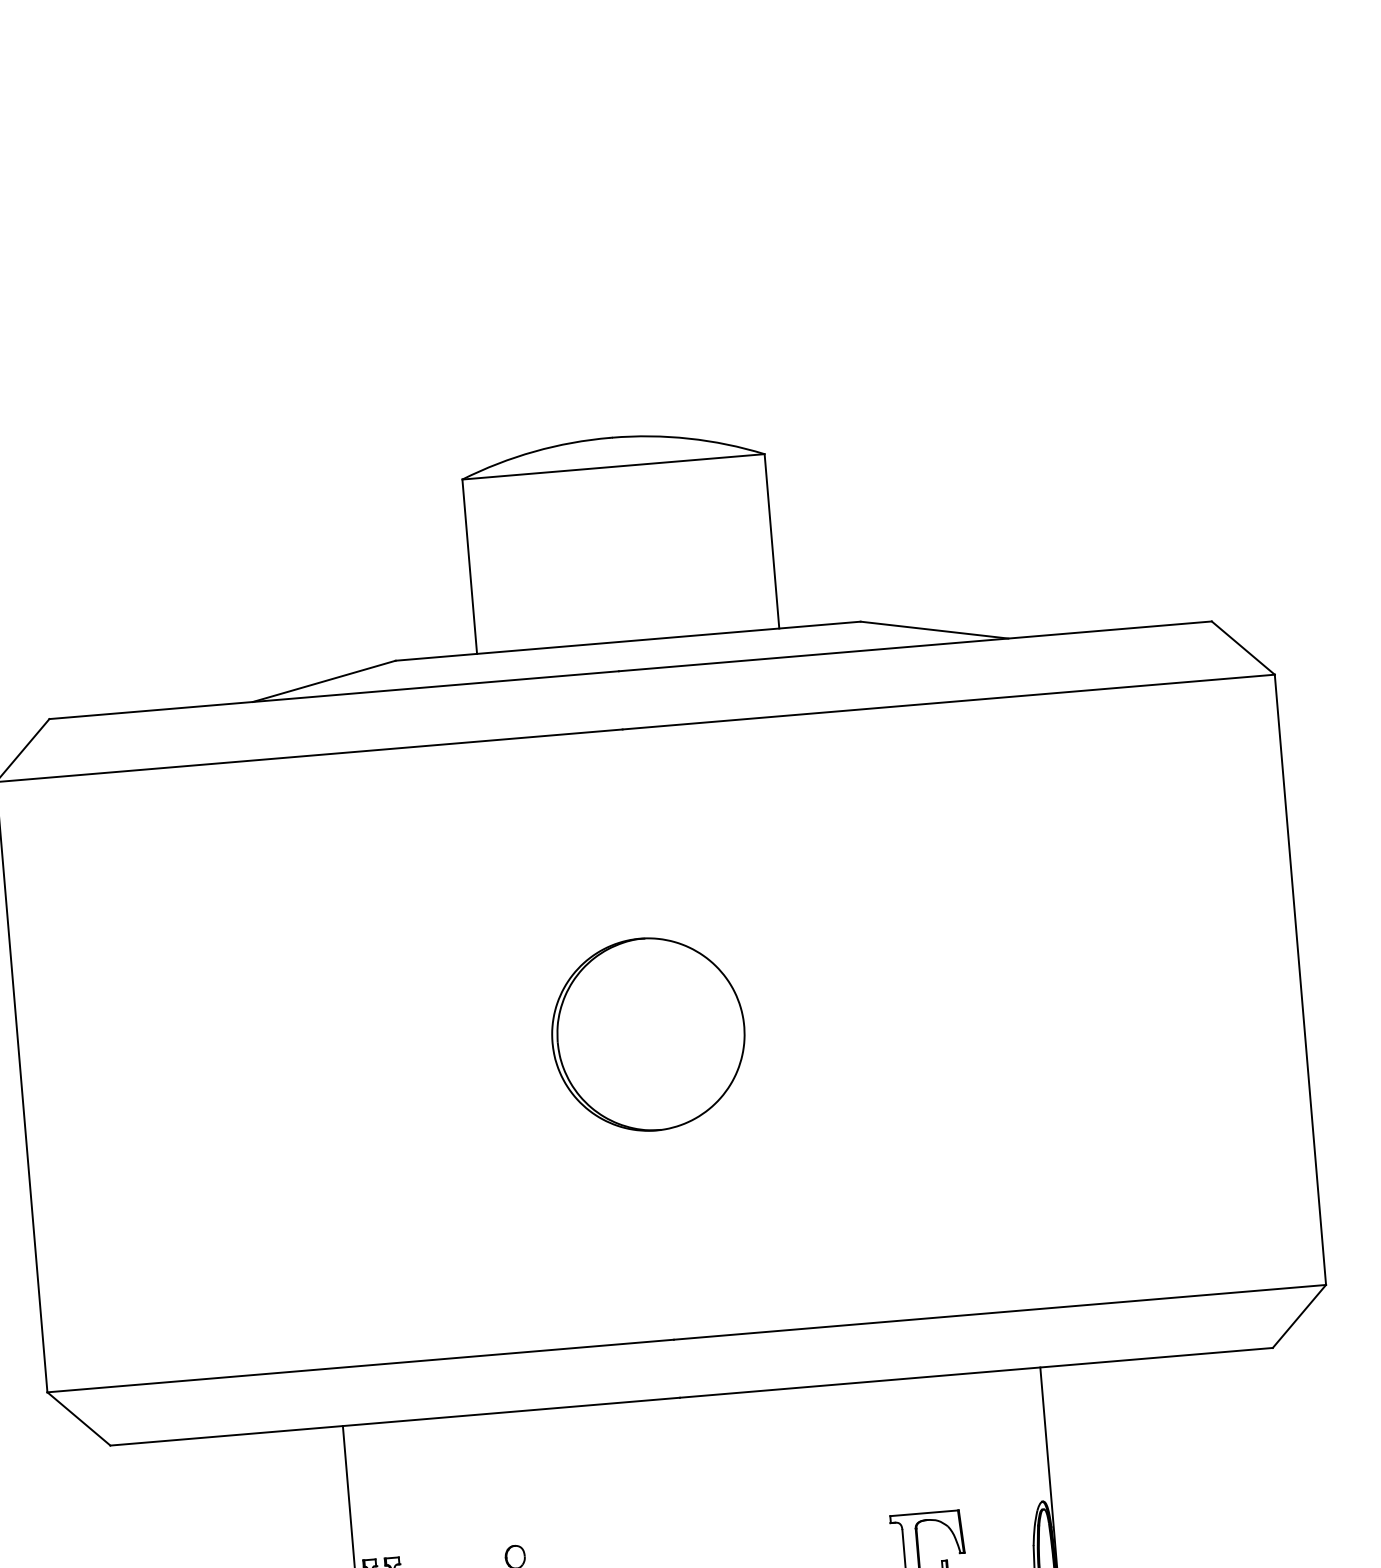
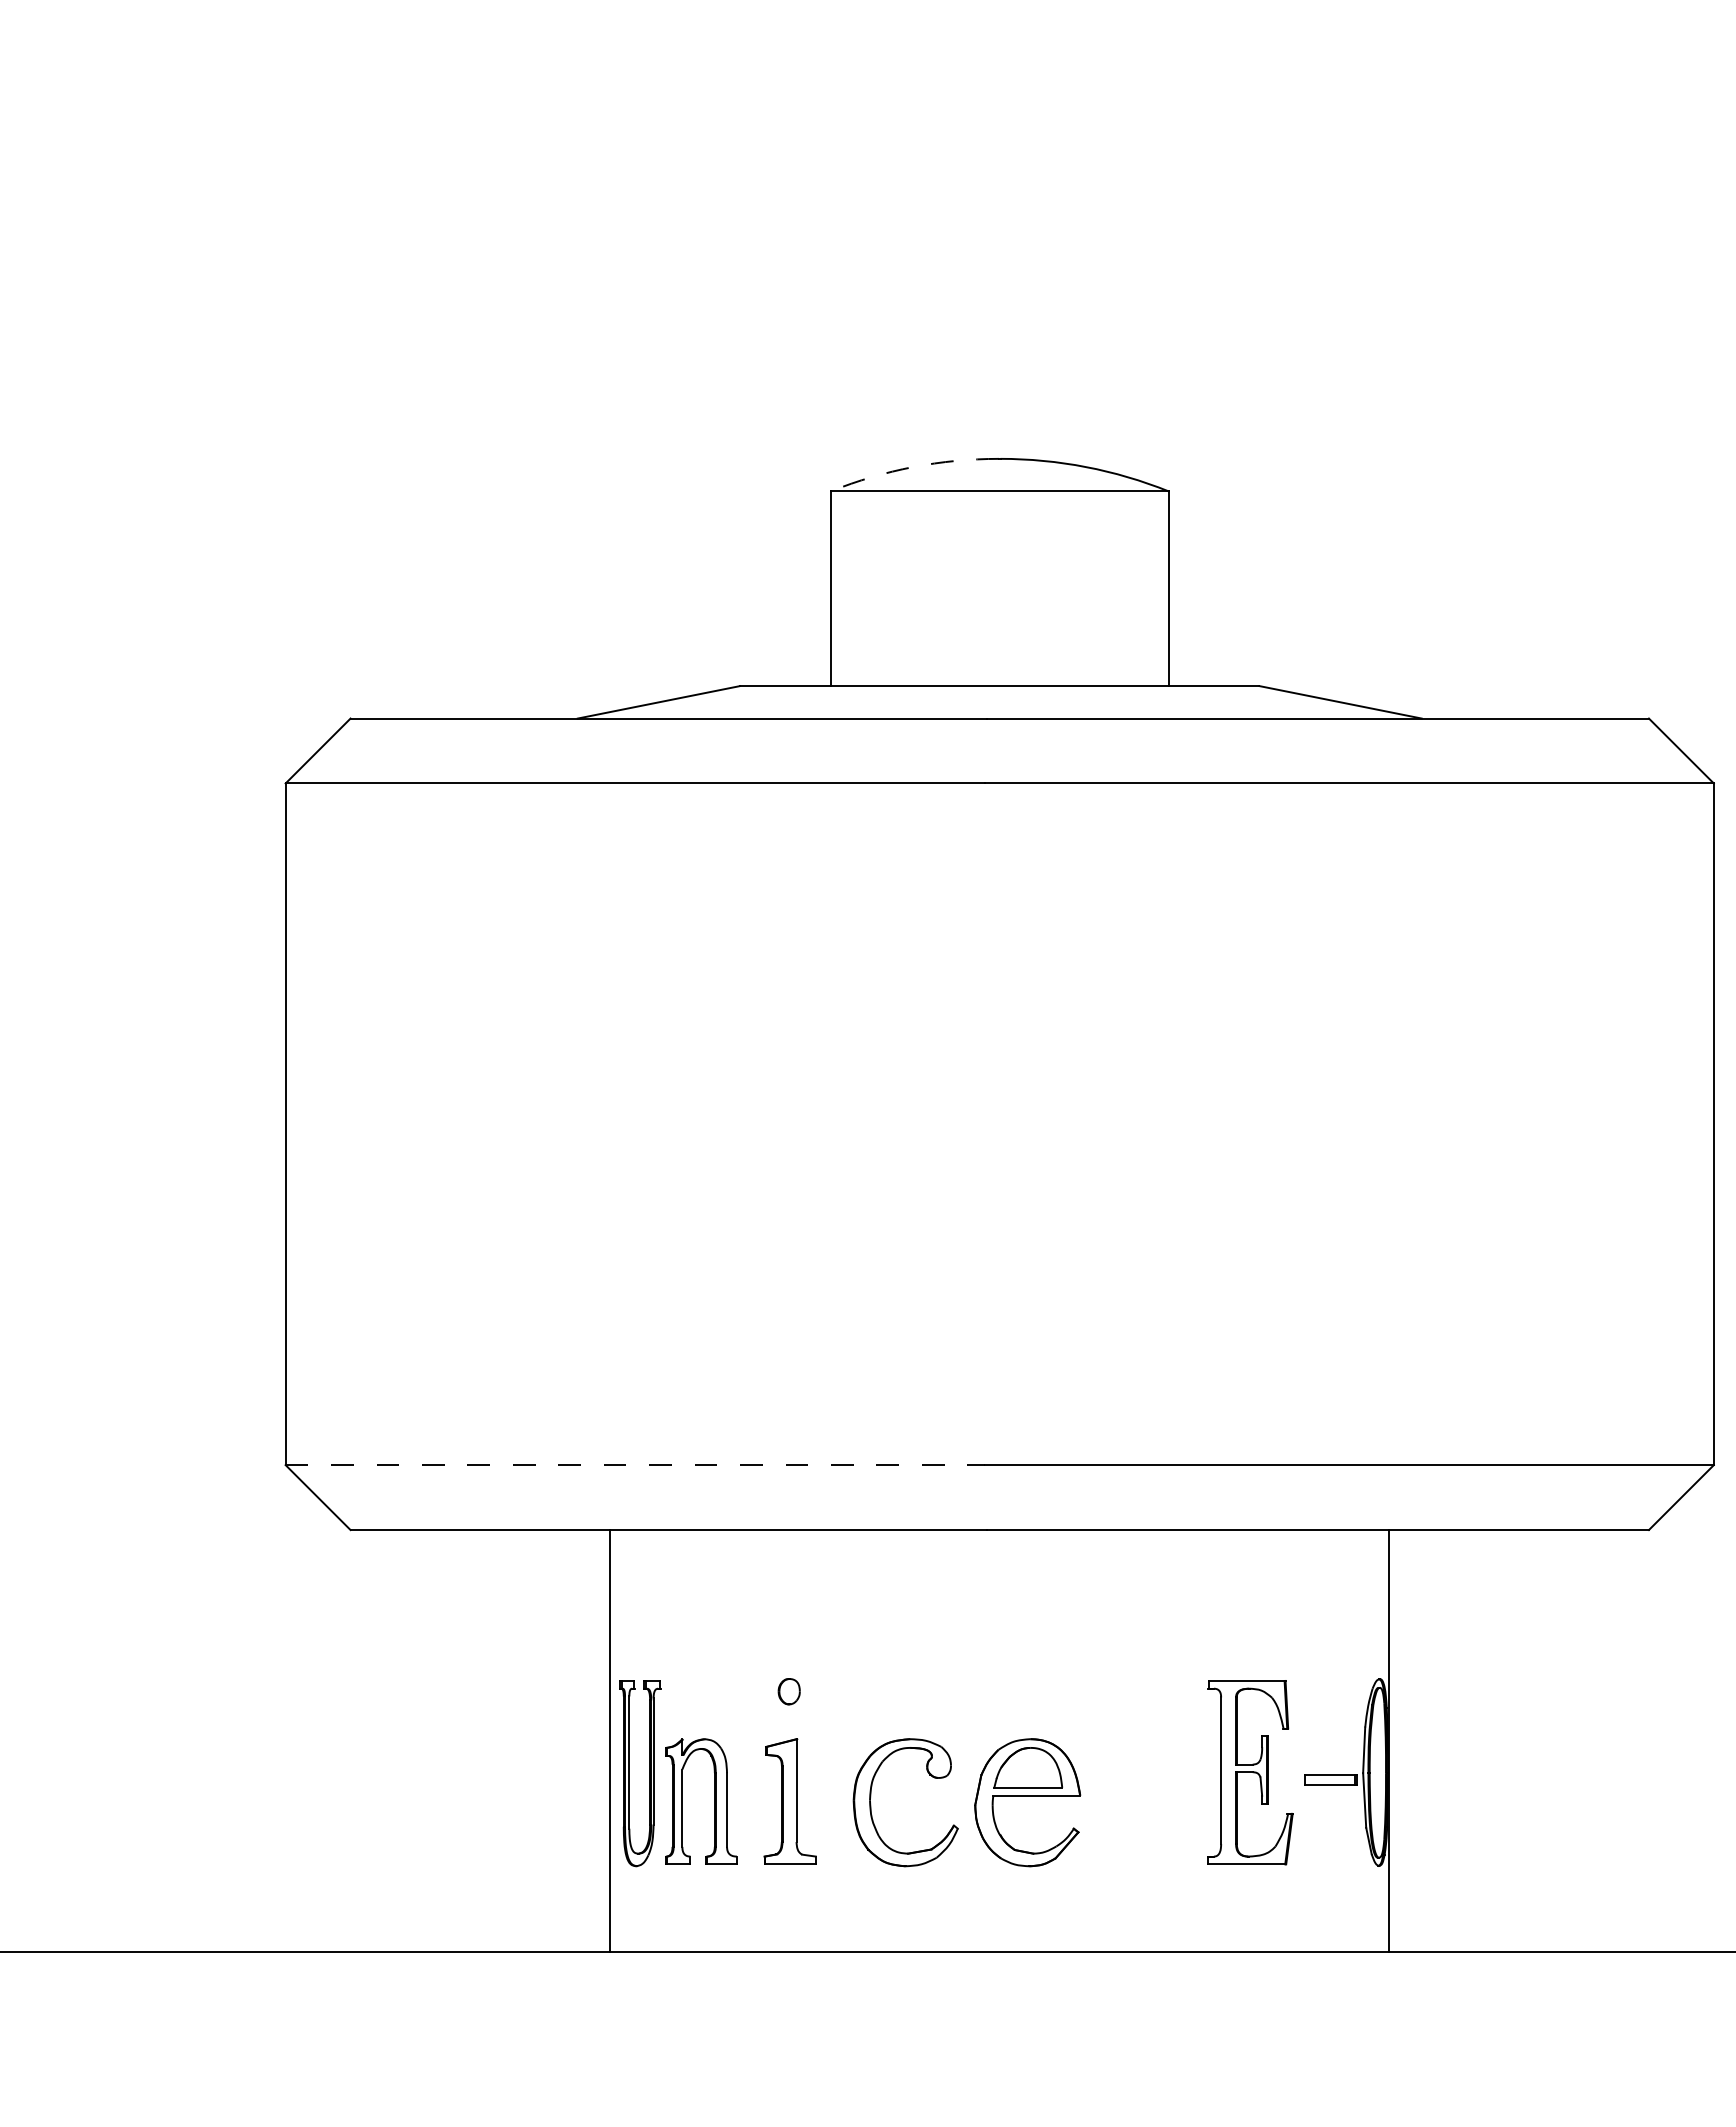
arc: (534, 452) -> (913, 467), solid -> dashed
part: (648, 1034) -> (985, 1124), removed
line: (360, 1366) -> (635, 1465), solid -> dashed

